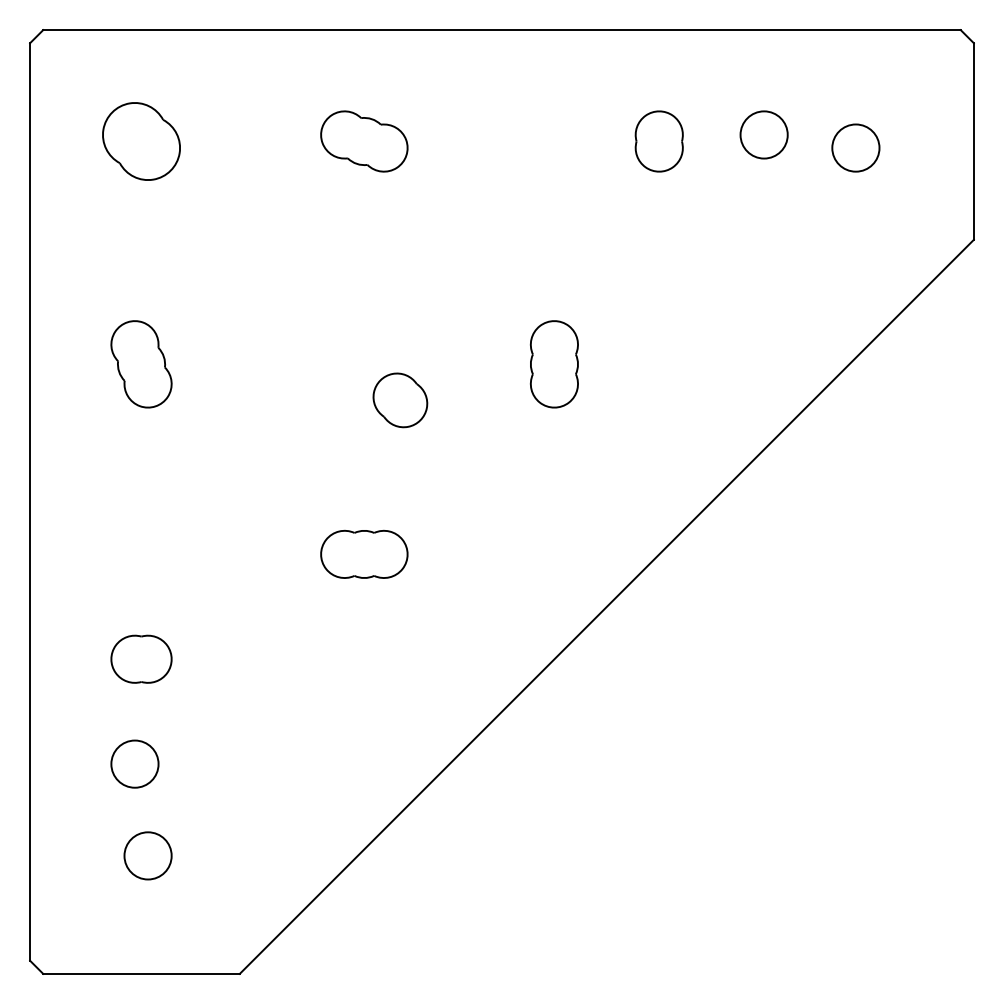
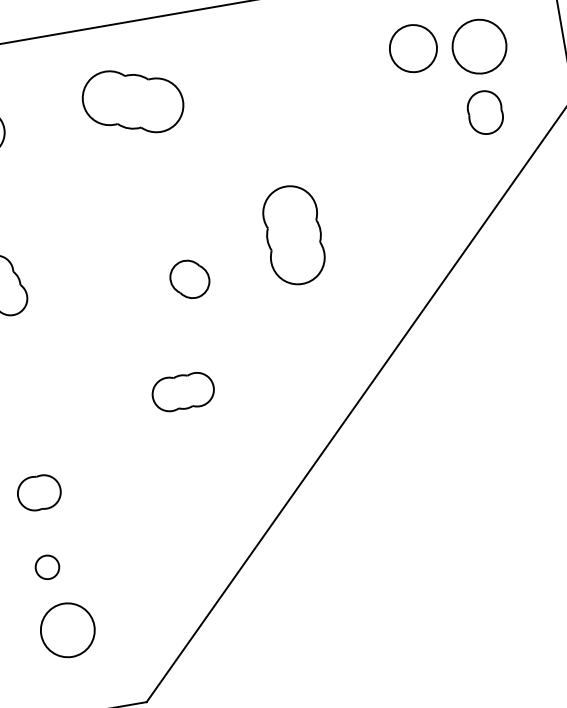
circle: (763, 134) -> (412, 48), size x1.4
part: (364, 141) -> (133, 101), size x1.6
part: (658, 141) -> (484, 112), moved
circle: (855, 147) -> (479, 46), size x1.6
part: (553, 364) -> (293, 235), size x1.6
circle: (134, 763) -> (47, 567), size x0.7
circle: (147, 855) -> (67, 630), size x1.6

